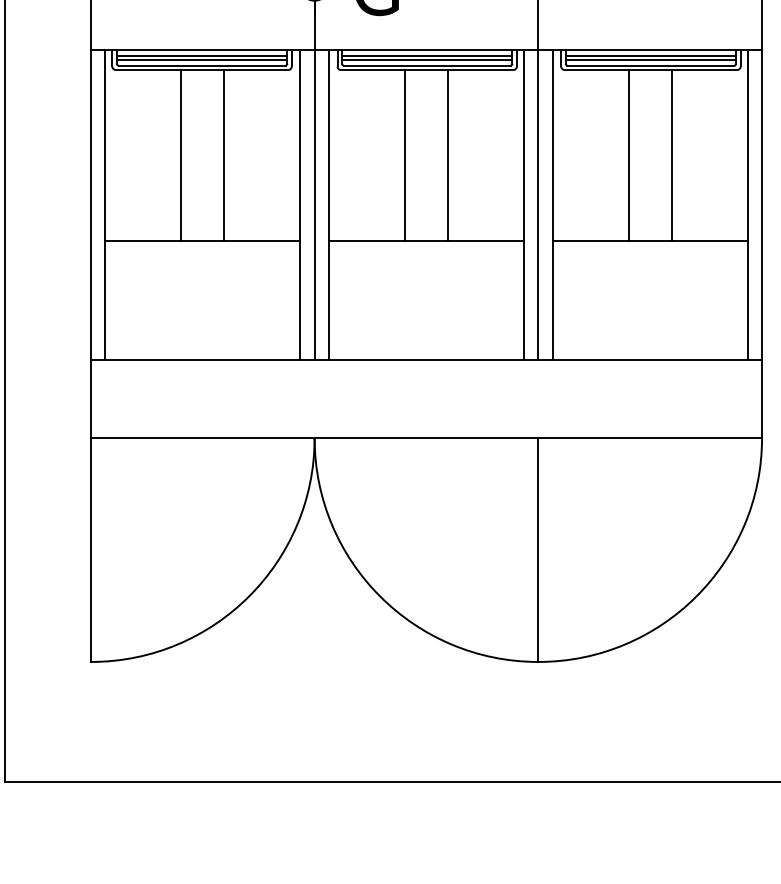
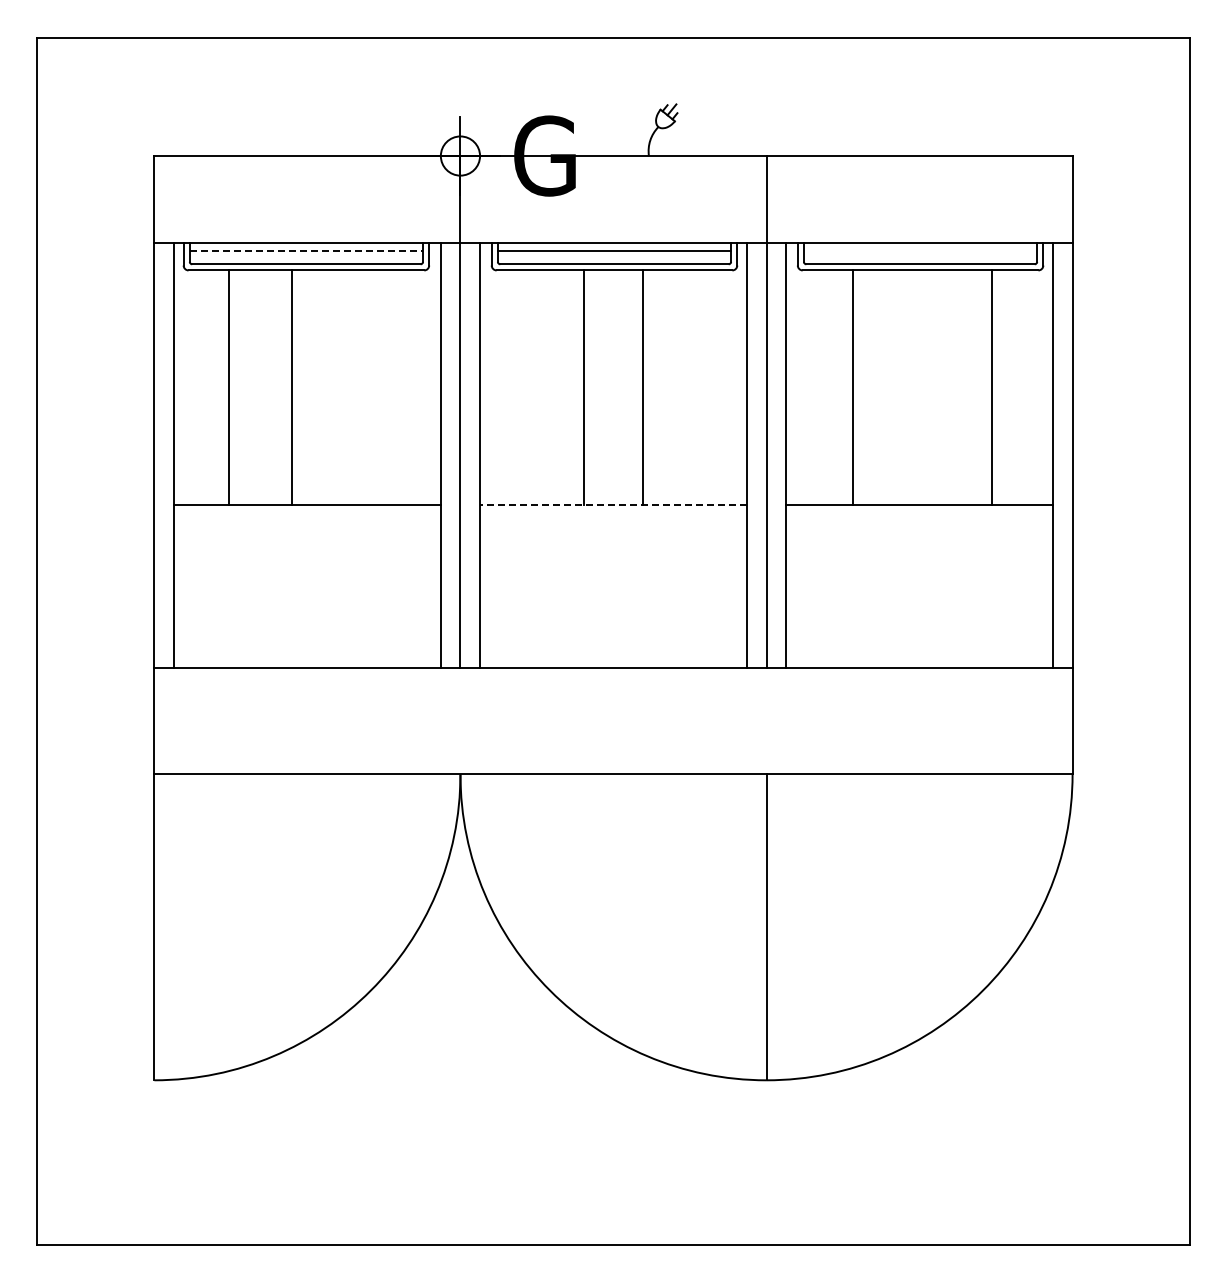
line: (202, 56) -> (306, 251), solid -> dashed
line: (650, 56) -> (920, 251), removed
line: (202, 60) -> (306, 257), removed
line: (427, 60) -> (614, 257), removed
line: (650, 60) -> (920, 257), removed
line: (181, 155) -> (229, 387), moved
line: (224, 155) -> (291, 387), moved
line: (628, 155) -> (853, 387), moved
line: (671, 155) -> (991, 387), moved
line: (426, 241) -> (613, 504), solid -> dashed

